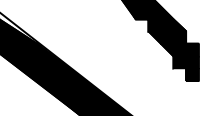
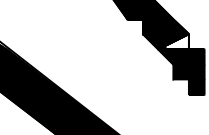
fill: (173, 37) -> (173, 41), removed

